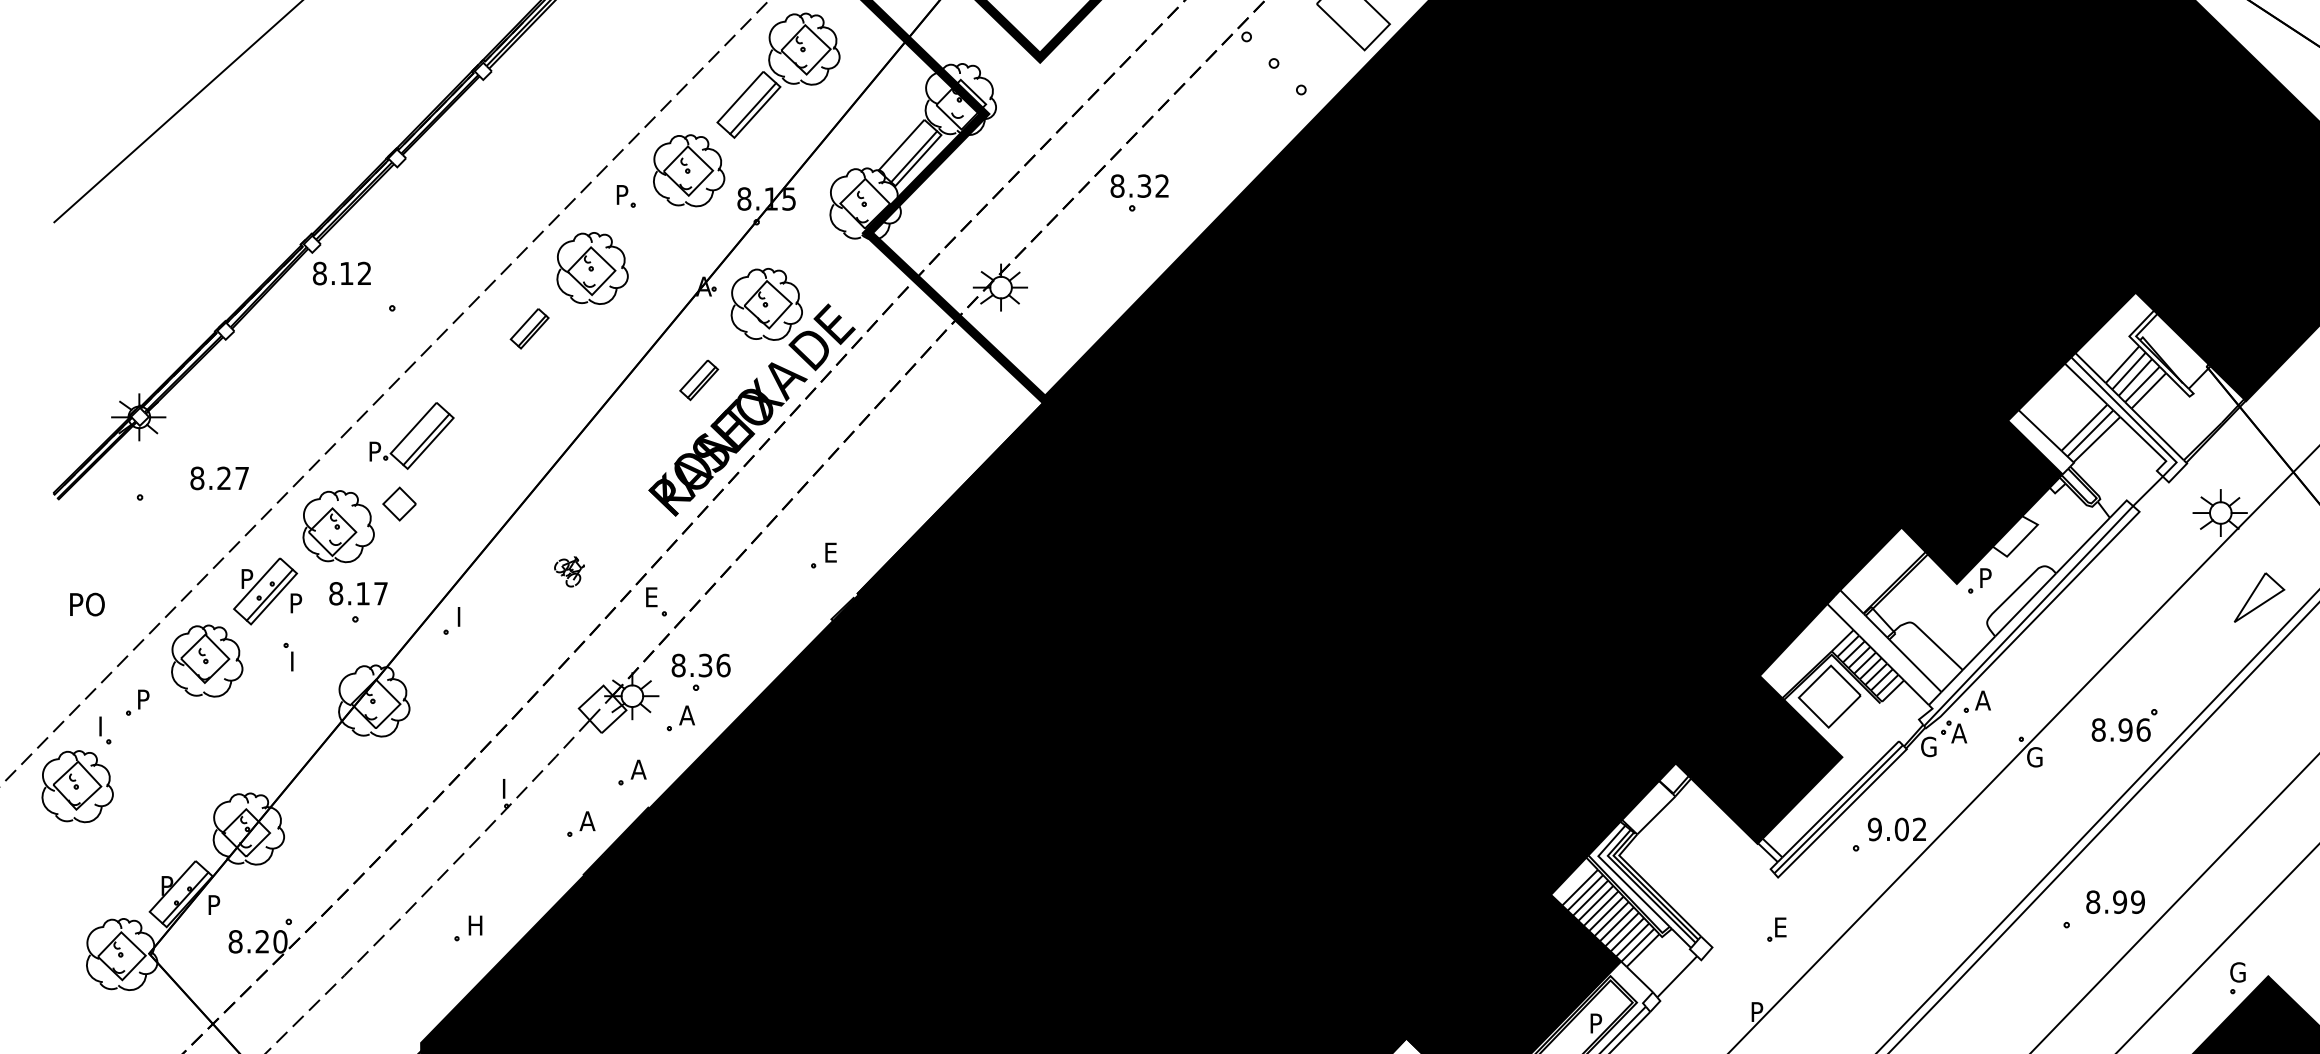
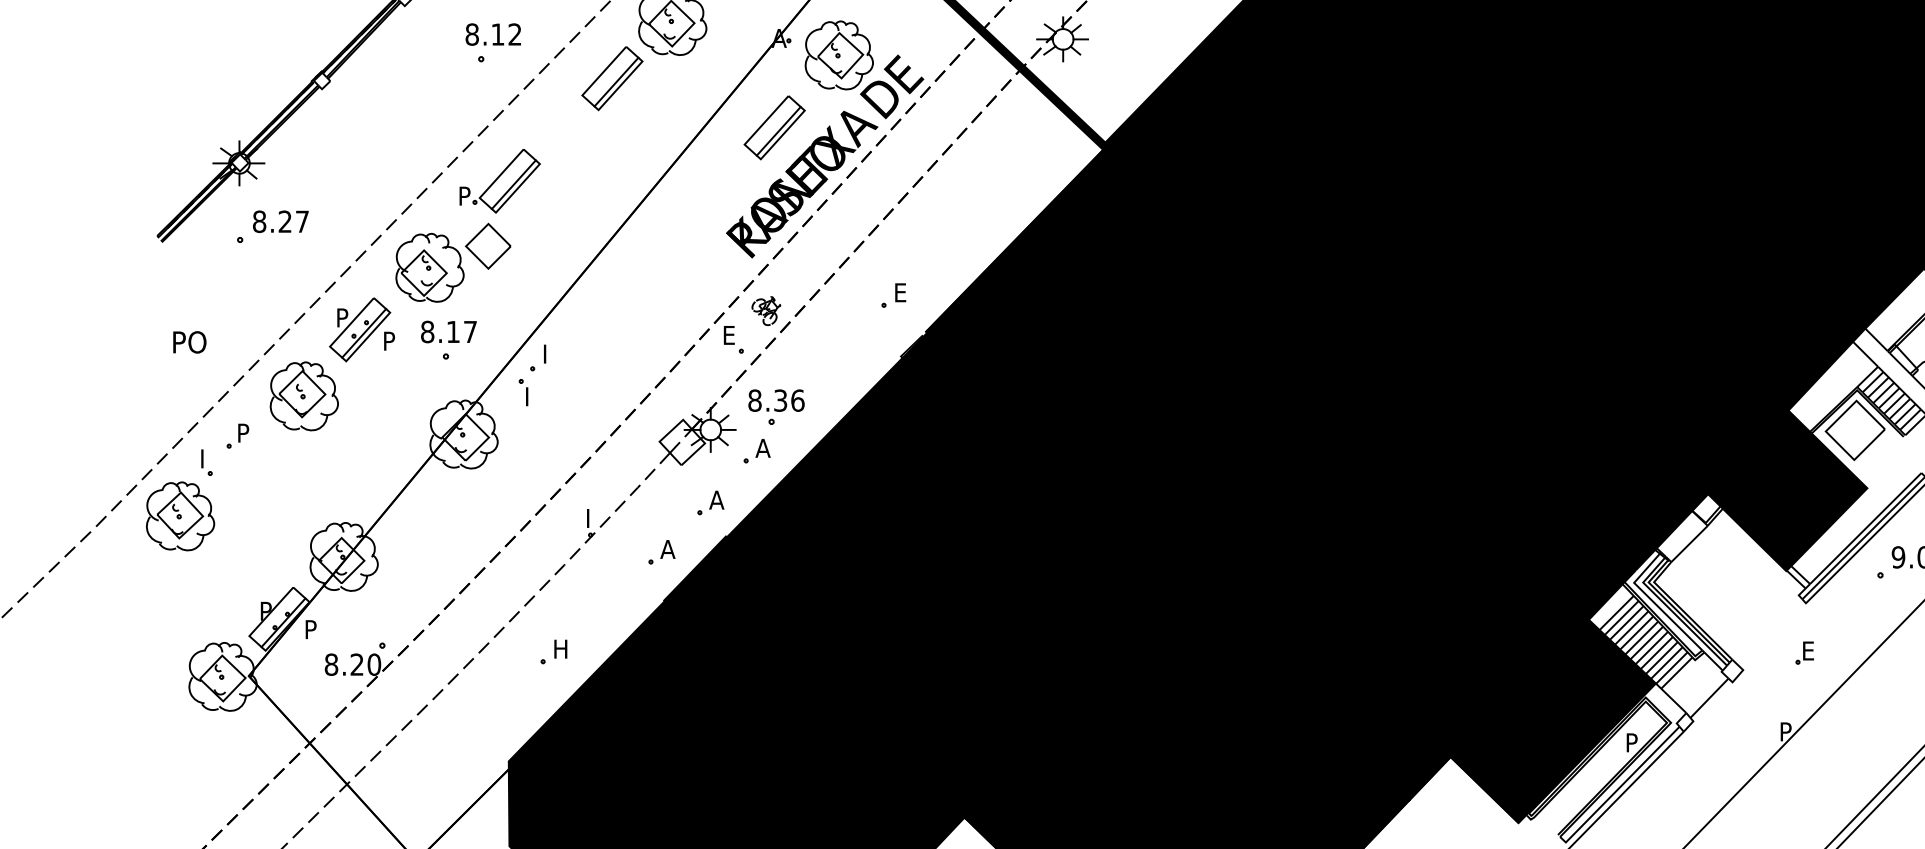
text: (341, 273) -> (492, 34), moved
part: (529, 328) -> (612, 78), size x1.67
part: (698, 380) -> (773, 128), size x1.67
text: (219, 478) -> (280, 221), moved
part: (399, 503) -> (488, 245), size x1.43
part: (569, 571) -> (766, 310), moved
part: (288, 656) -> (523, 391), moved

